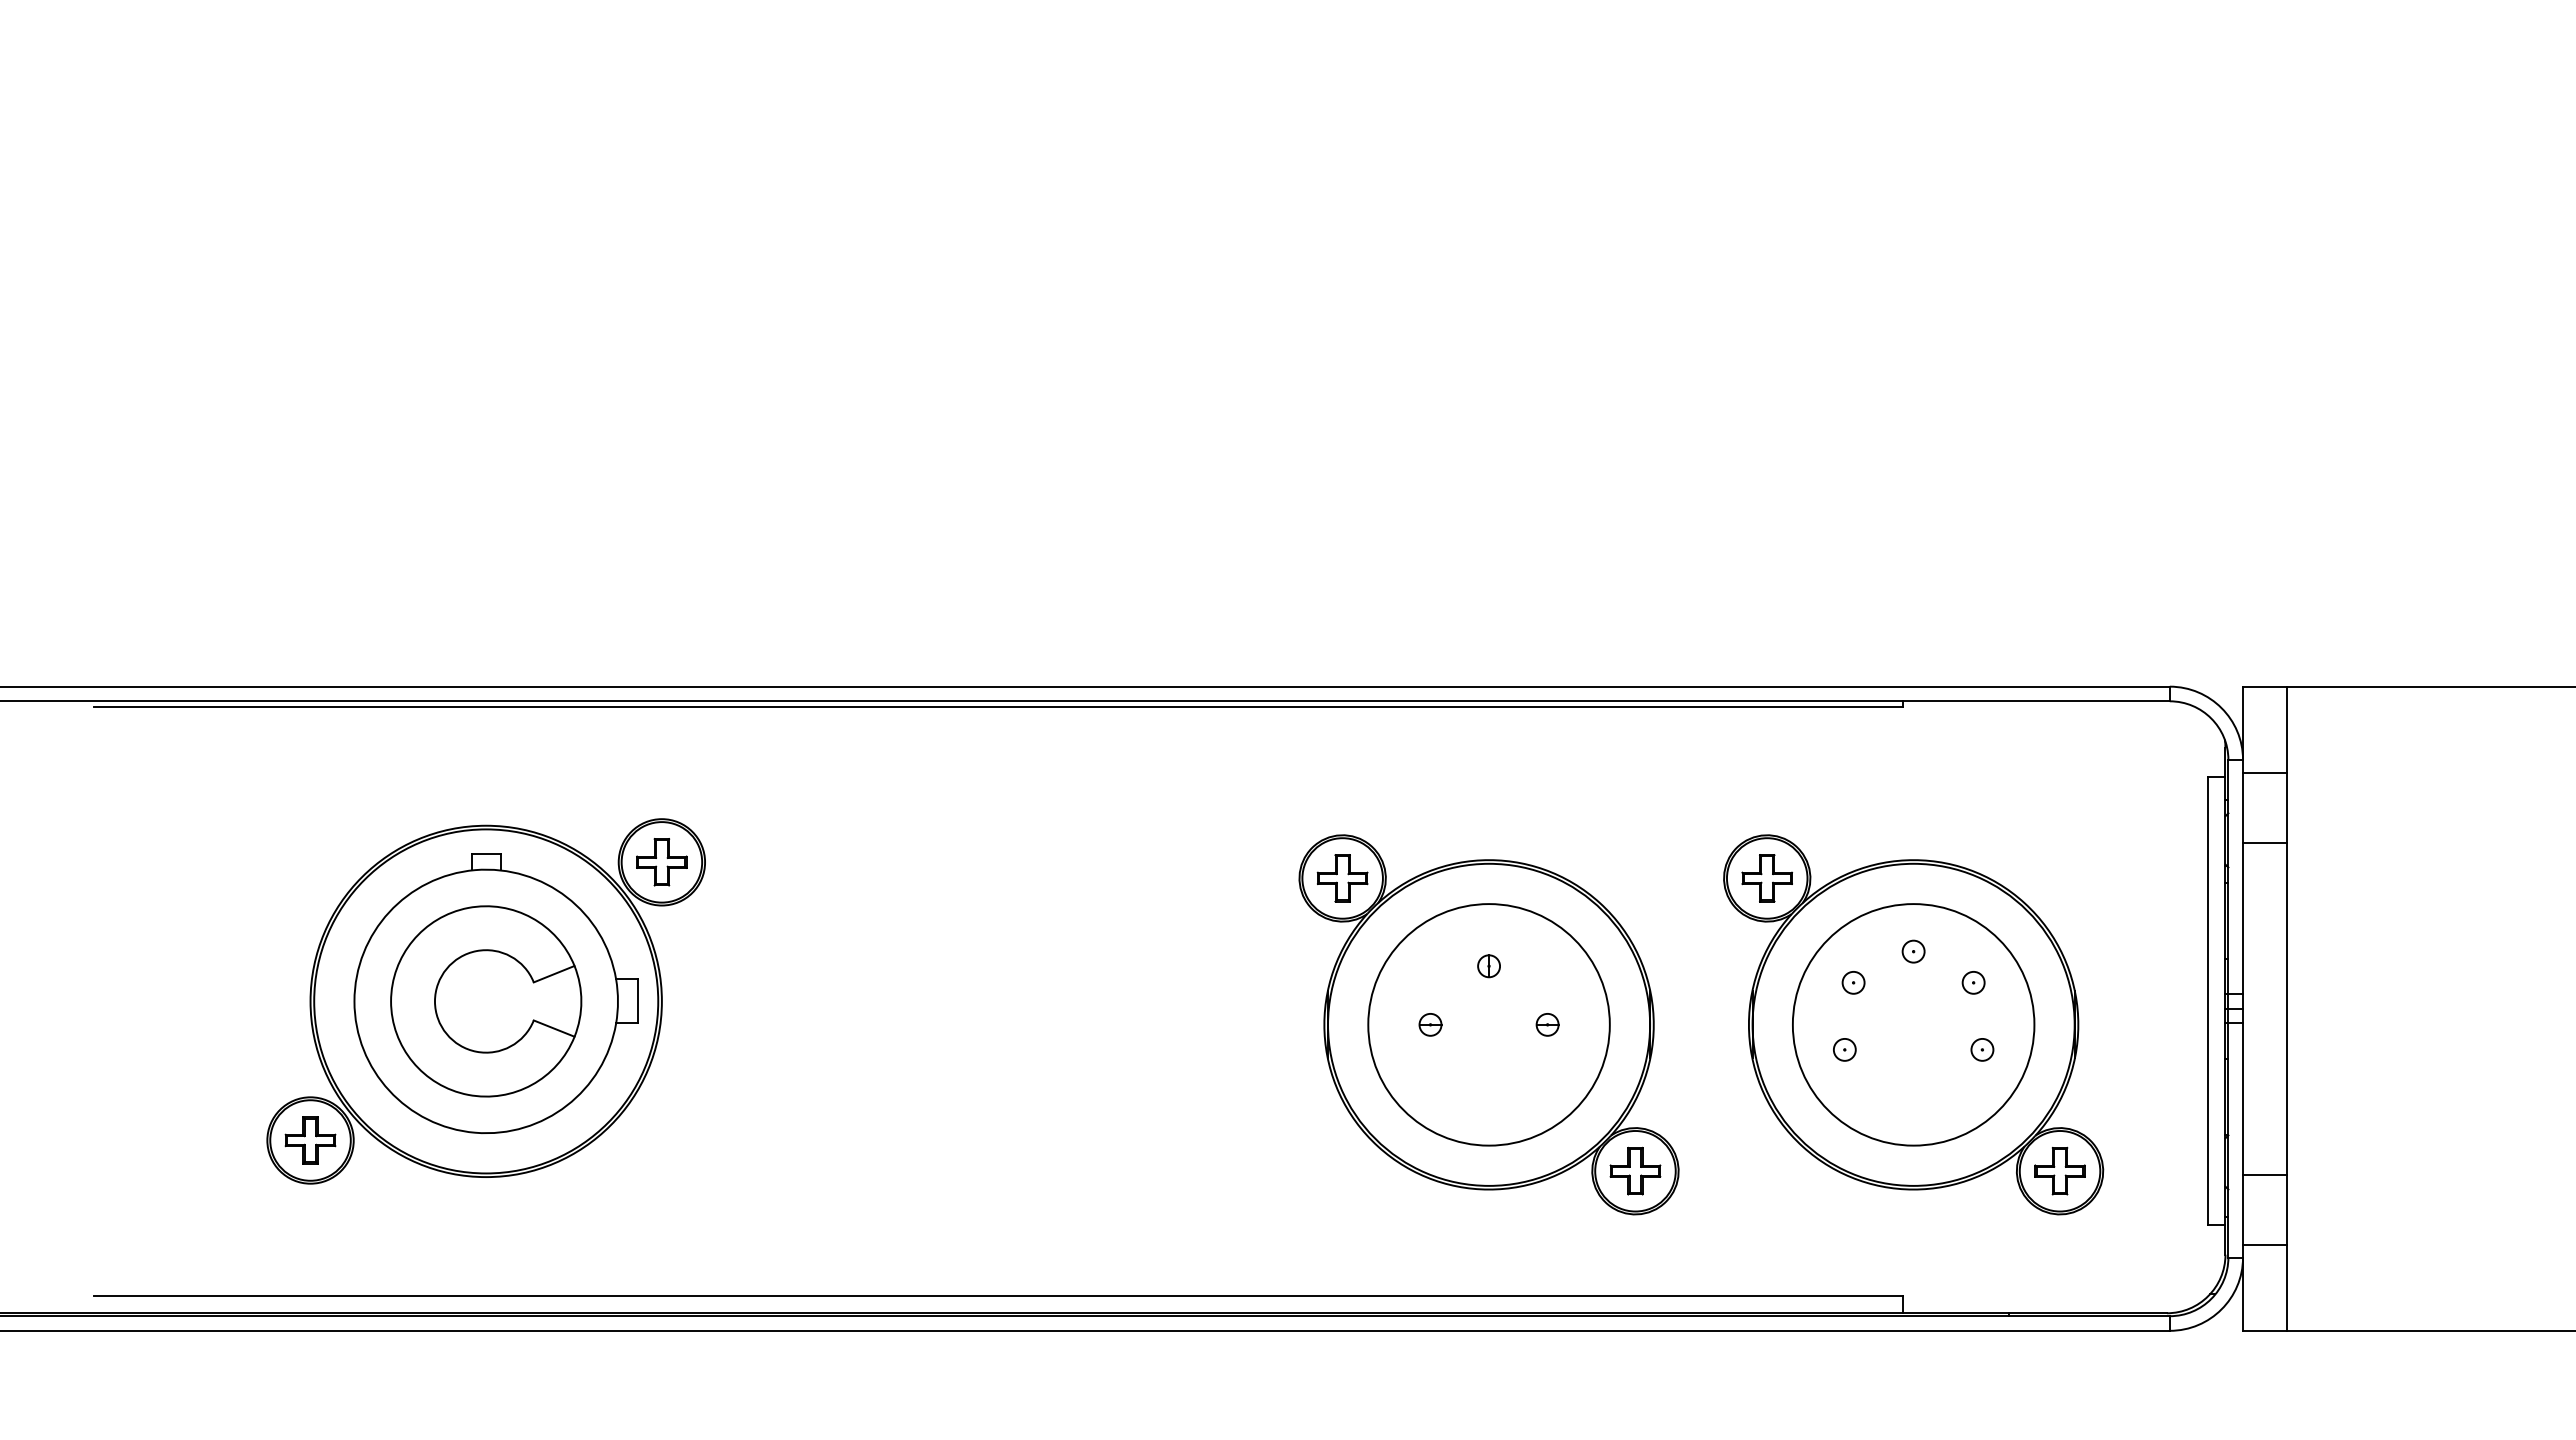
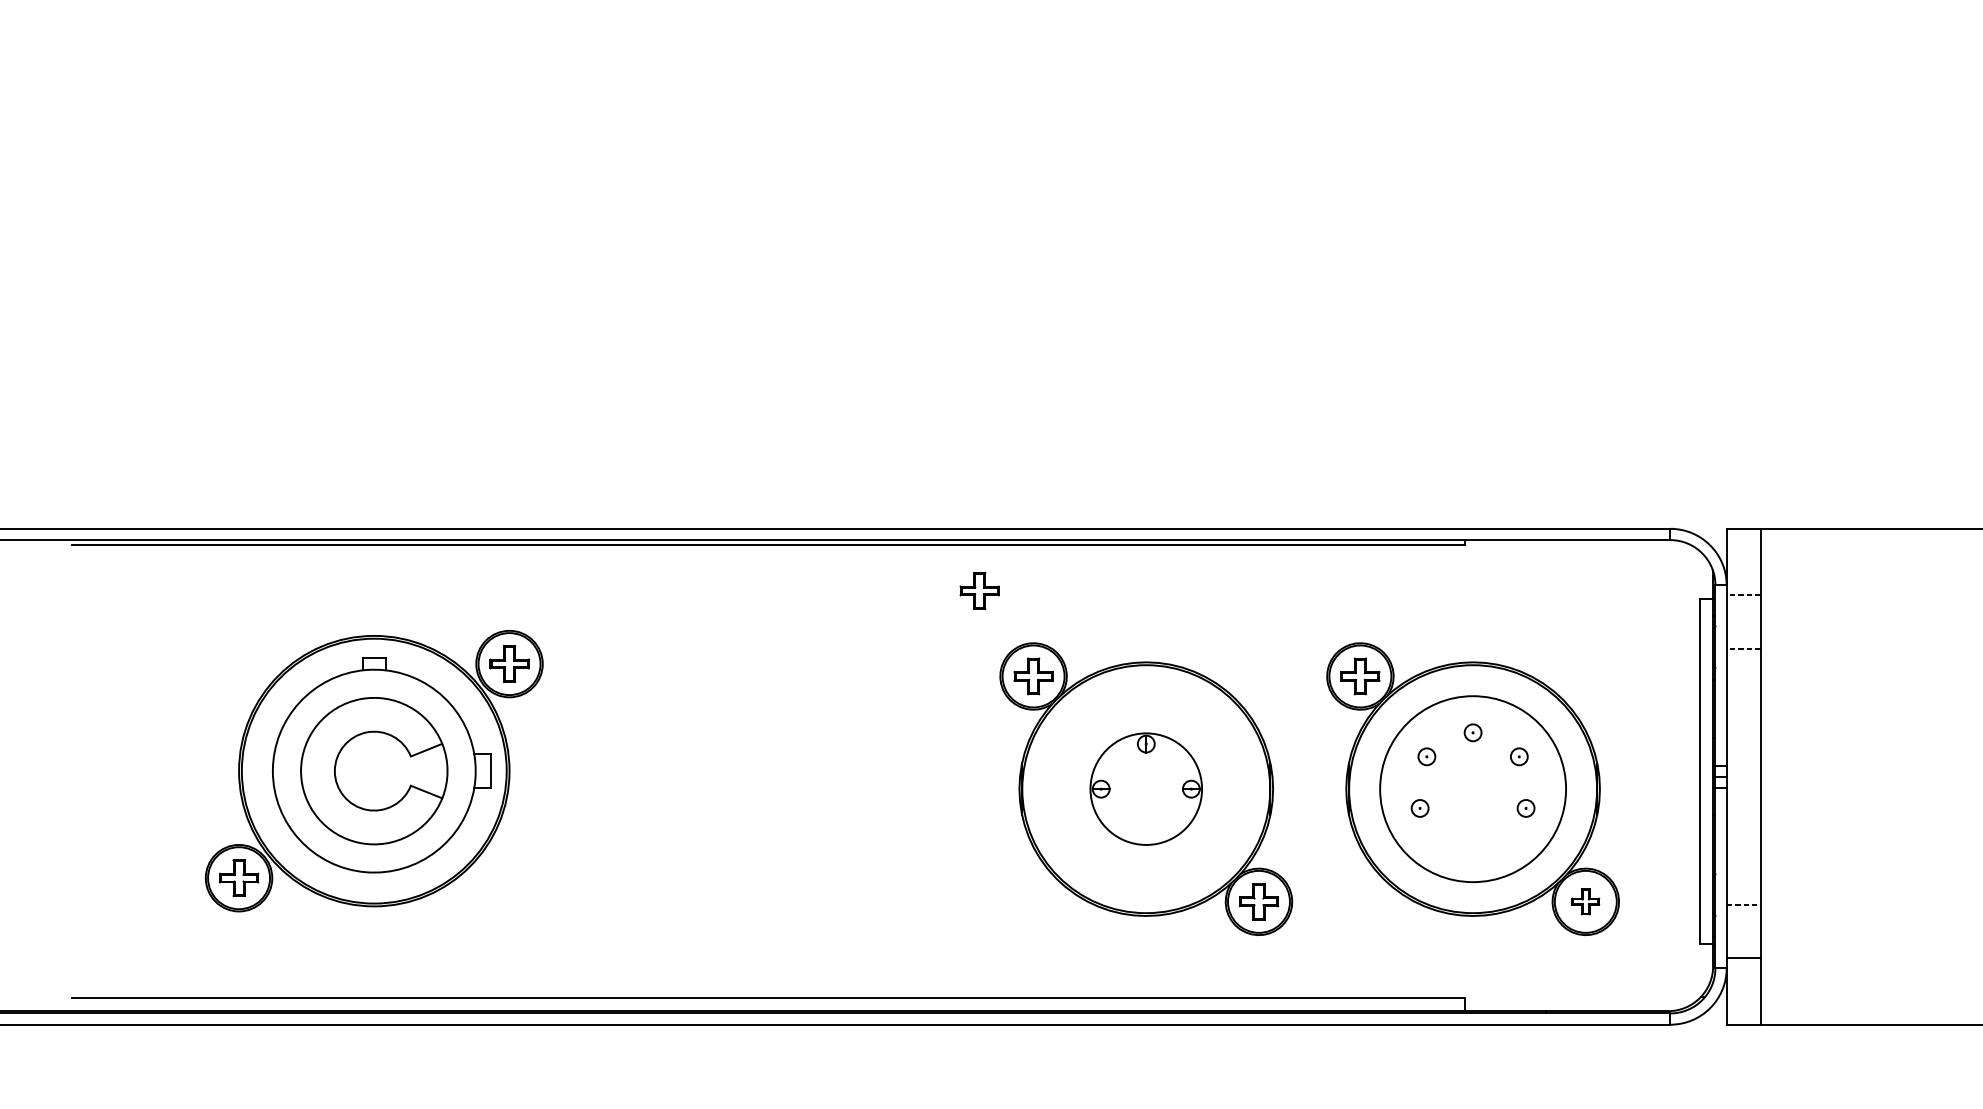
part: (1272, 767) -> (979, 591), added
line: (2265, 772) -> (1743, 594), solid -> dashed
line: (2265, 842) -> (1743, 648), solid -> dashed
circle: (1488, 1024) -> (1145, 788), size x0.6
part: (2059, 1170) -> (1585, 901), size x0.7
line: (2265, 1174) -> (1743, 904), solid -> dashed

